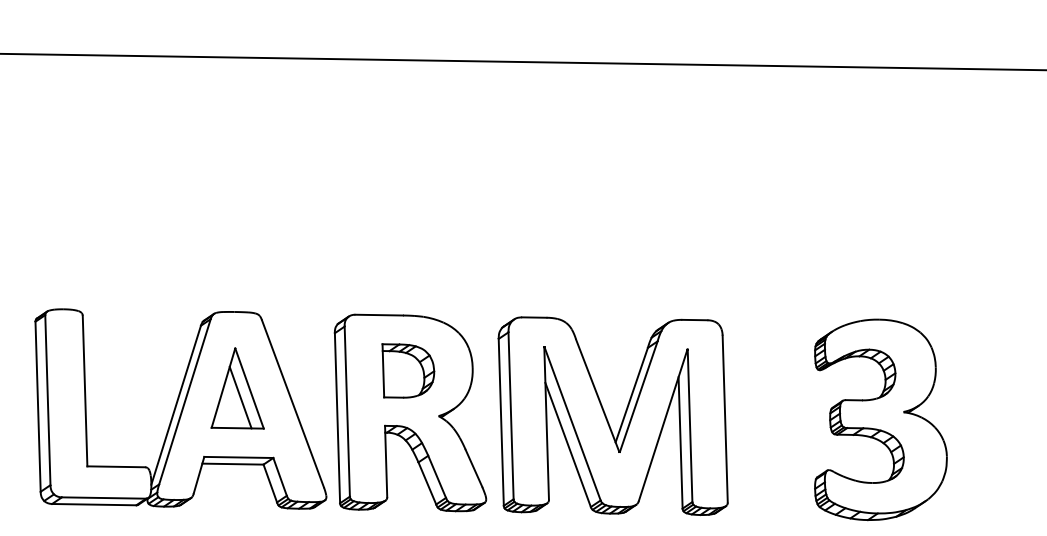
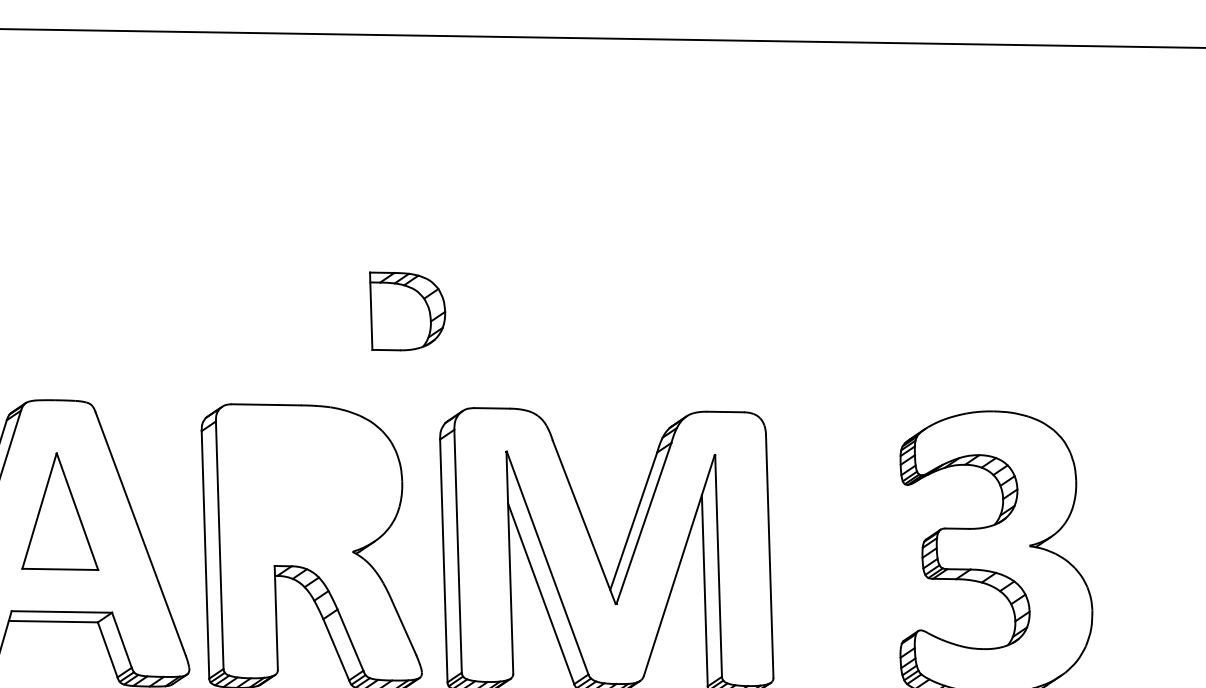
part: (408, 370) -> (407, 310), moved
line: (240, 397) -> (64, 524), removed

